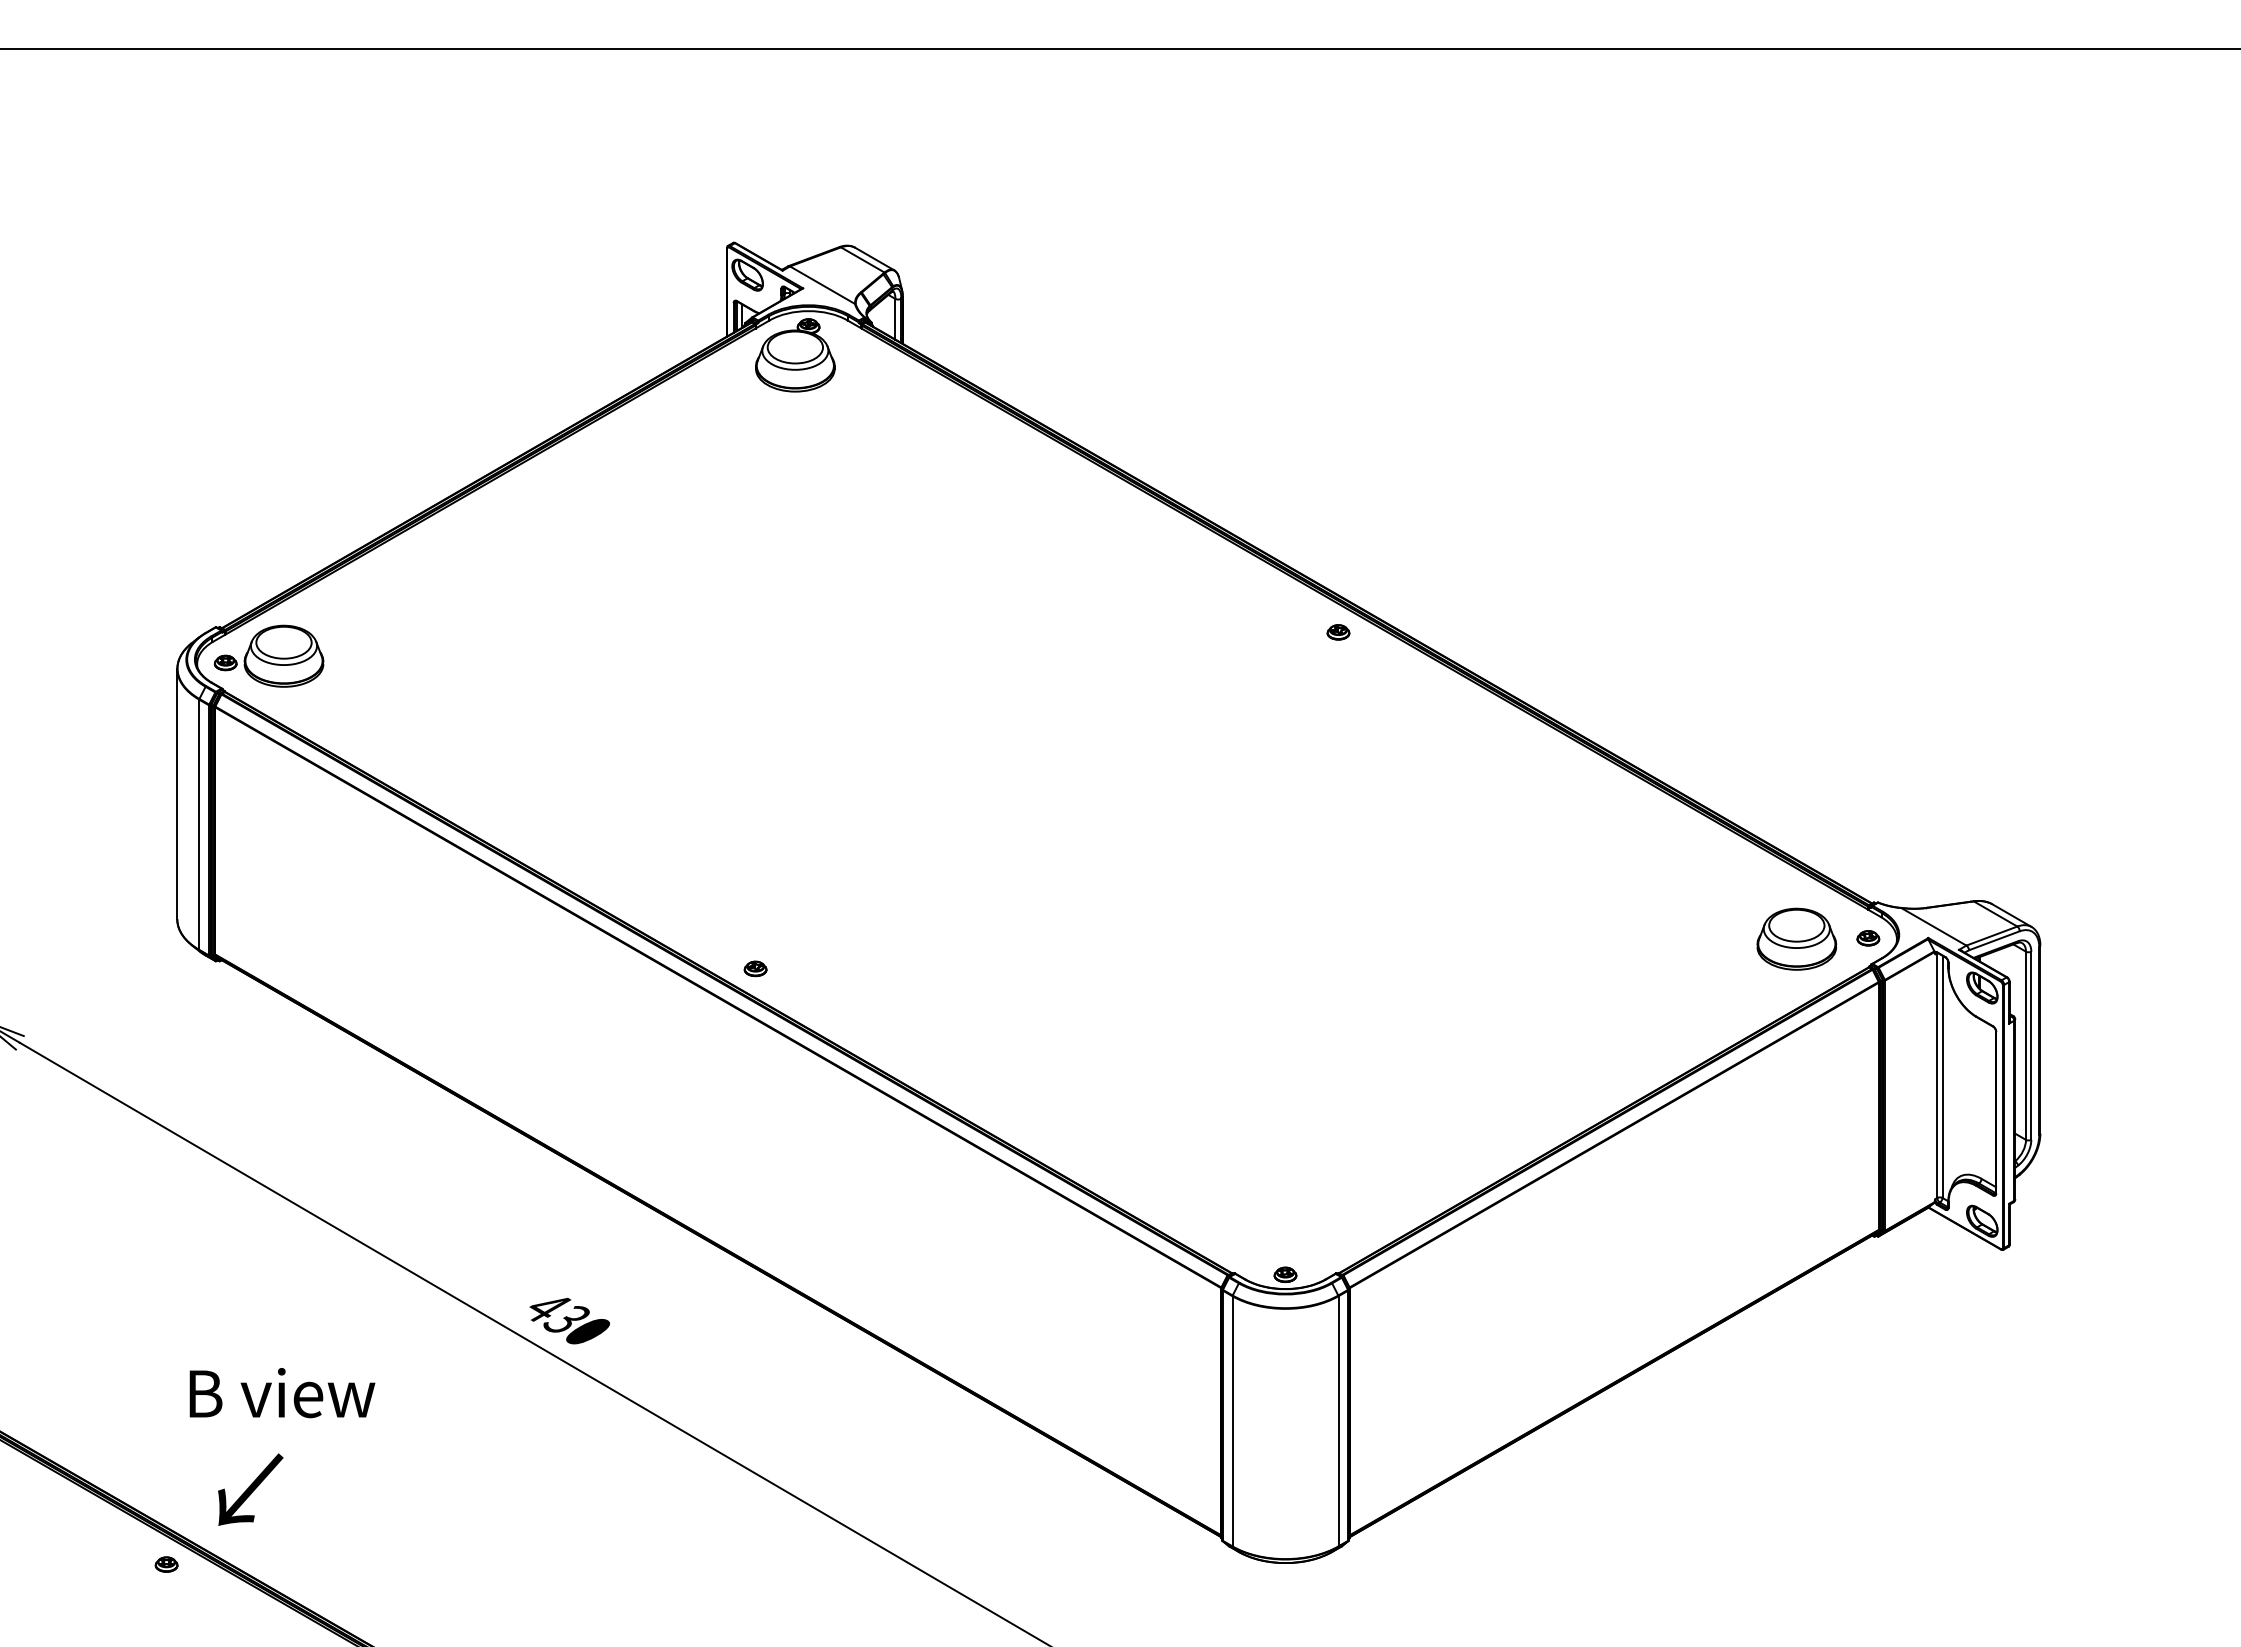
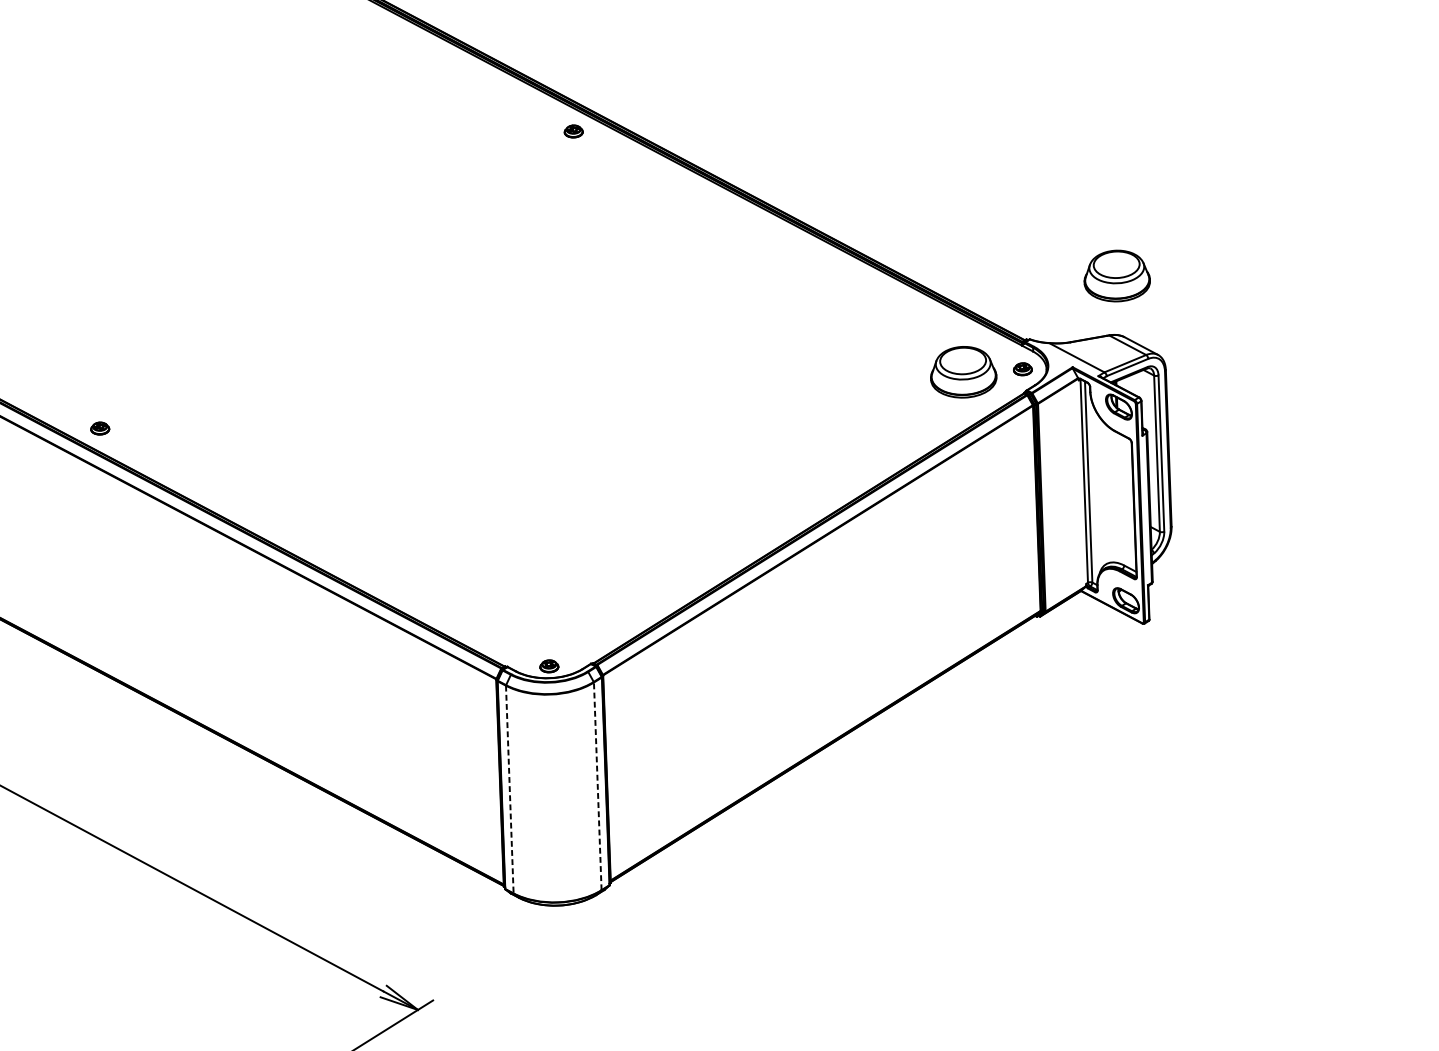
part: (1985, 829) -> (1116, 275), added
line: (1338, 1420) -> (597, 785), solid -> dashed
line: (1232, 1421) -> (509, 789), solid -> dashed

